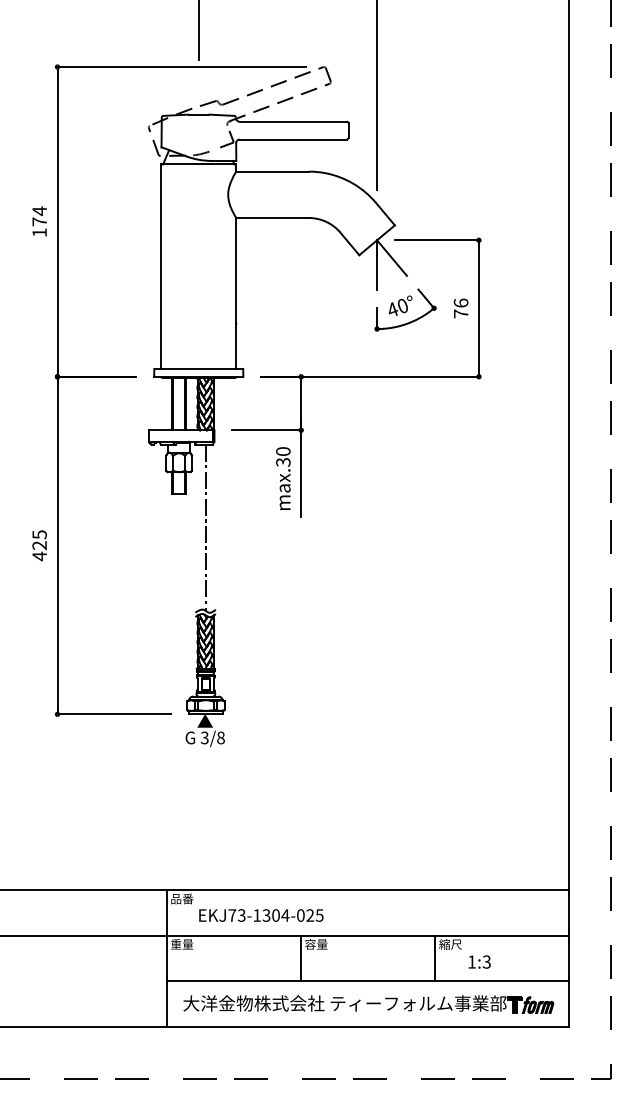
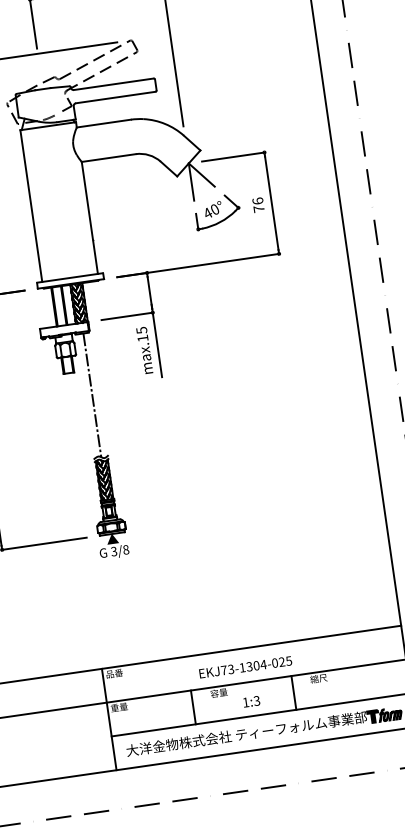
text: (283, 456) -> (142, 334), max.30 -> max.15
text: (261, 915) -> (245, 667), moved
line: (300, 958) -> (193, 707), moved
line: (435, 958) -> (294, 692), moved
text: (479, 961) -> (251, 701), moved

